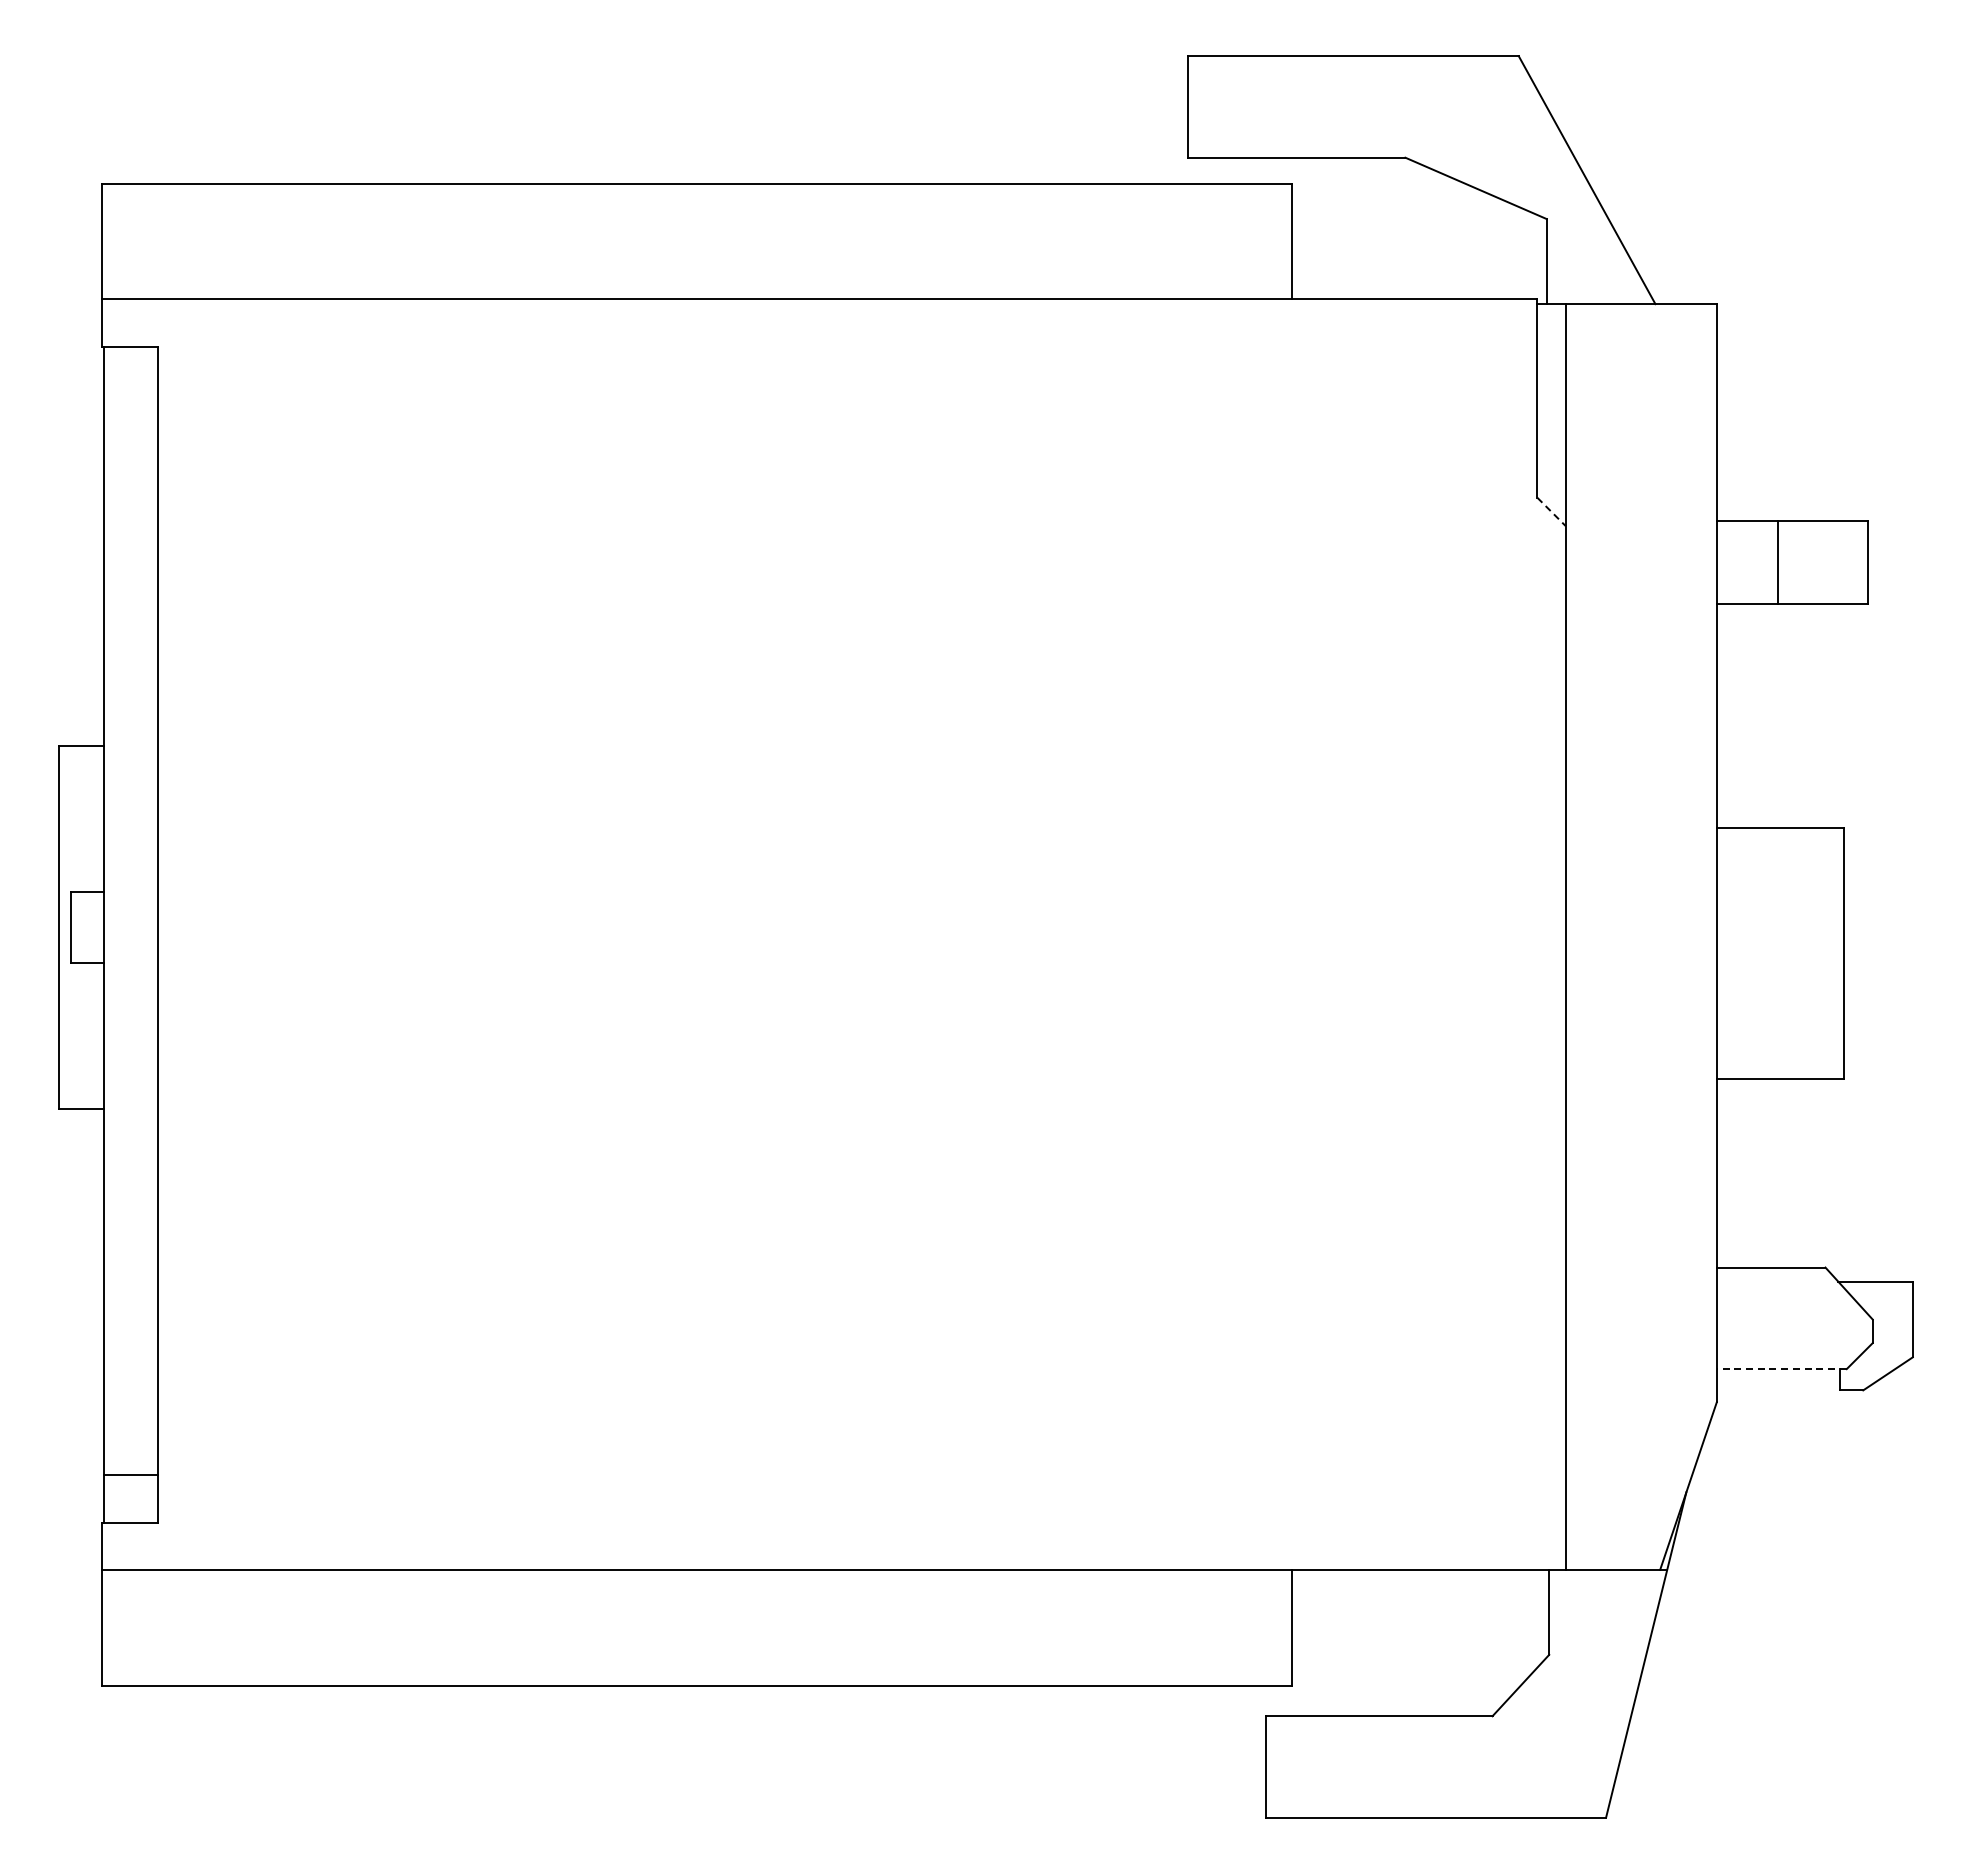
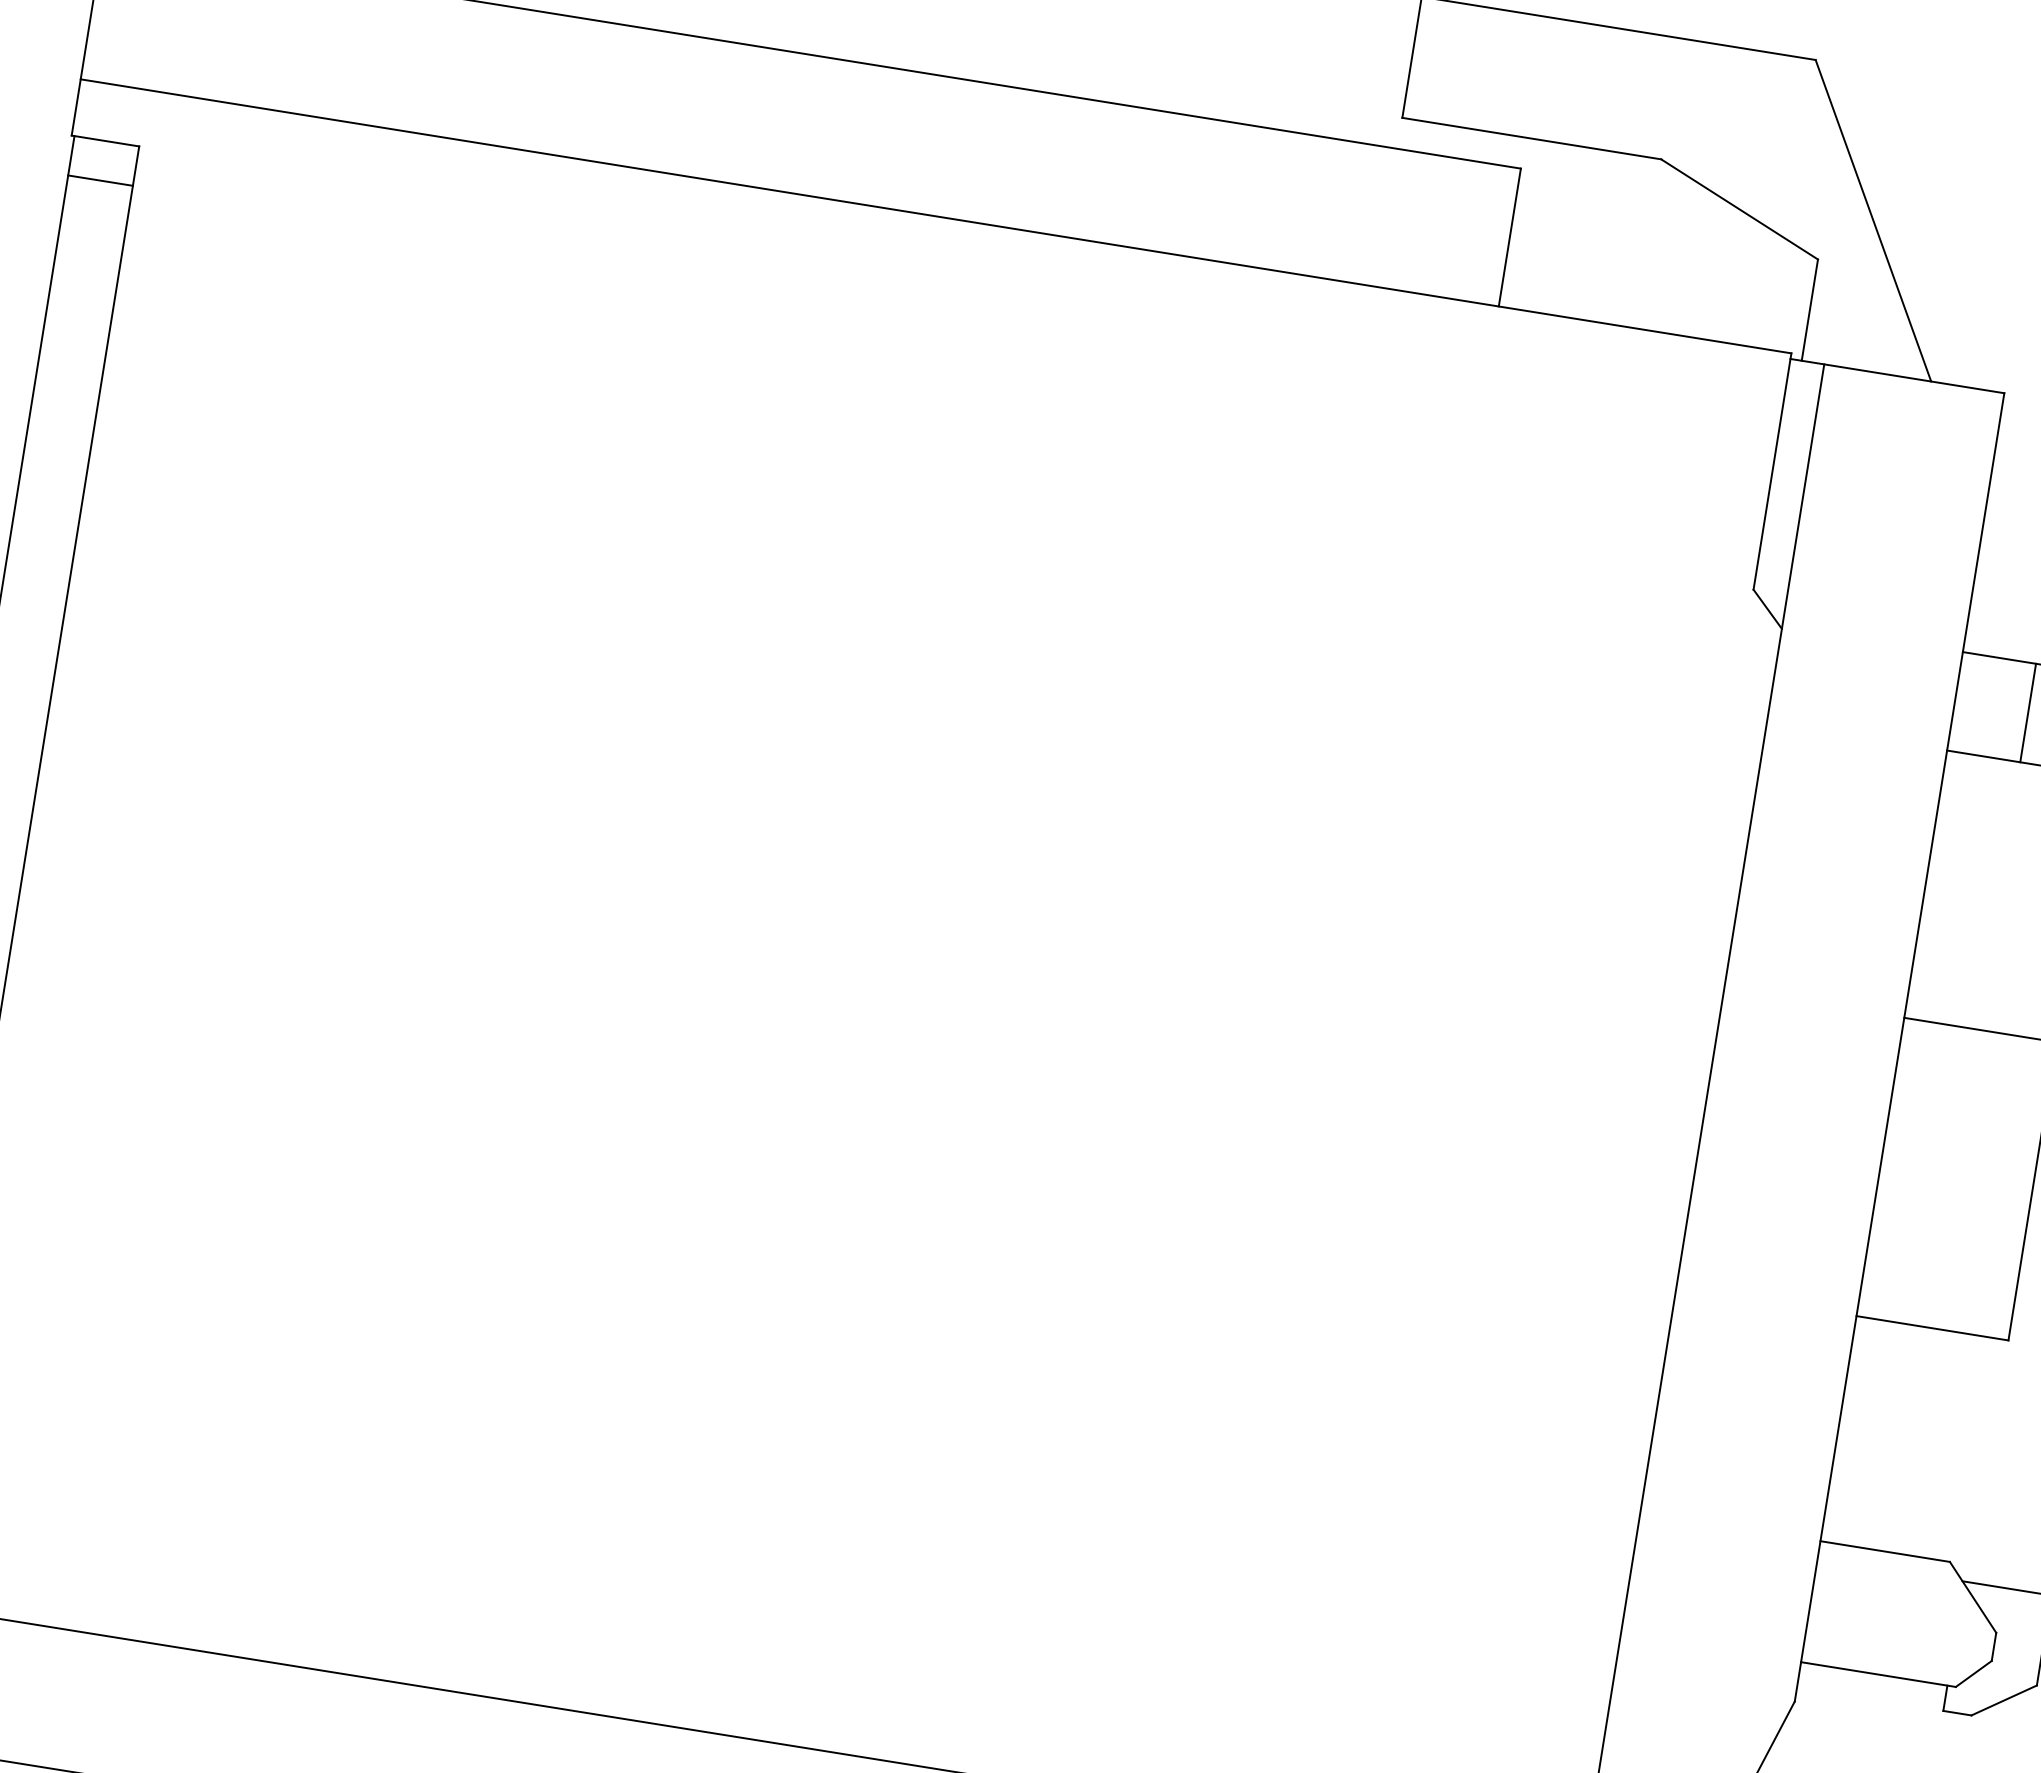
line: (131, 379) -> (100, 180), added
line: (1551, 512) -> (1767, 609), dashed -> solid
line: (1781, 1369) -> (1878, 1674), dashed -> solid

